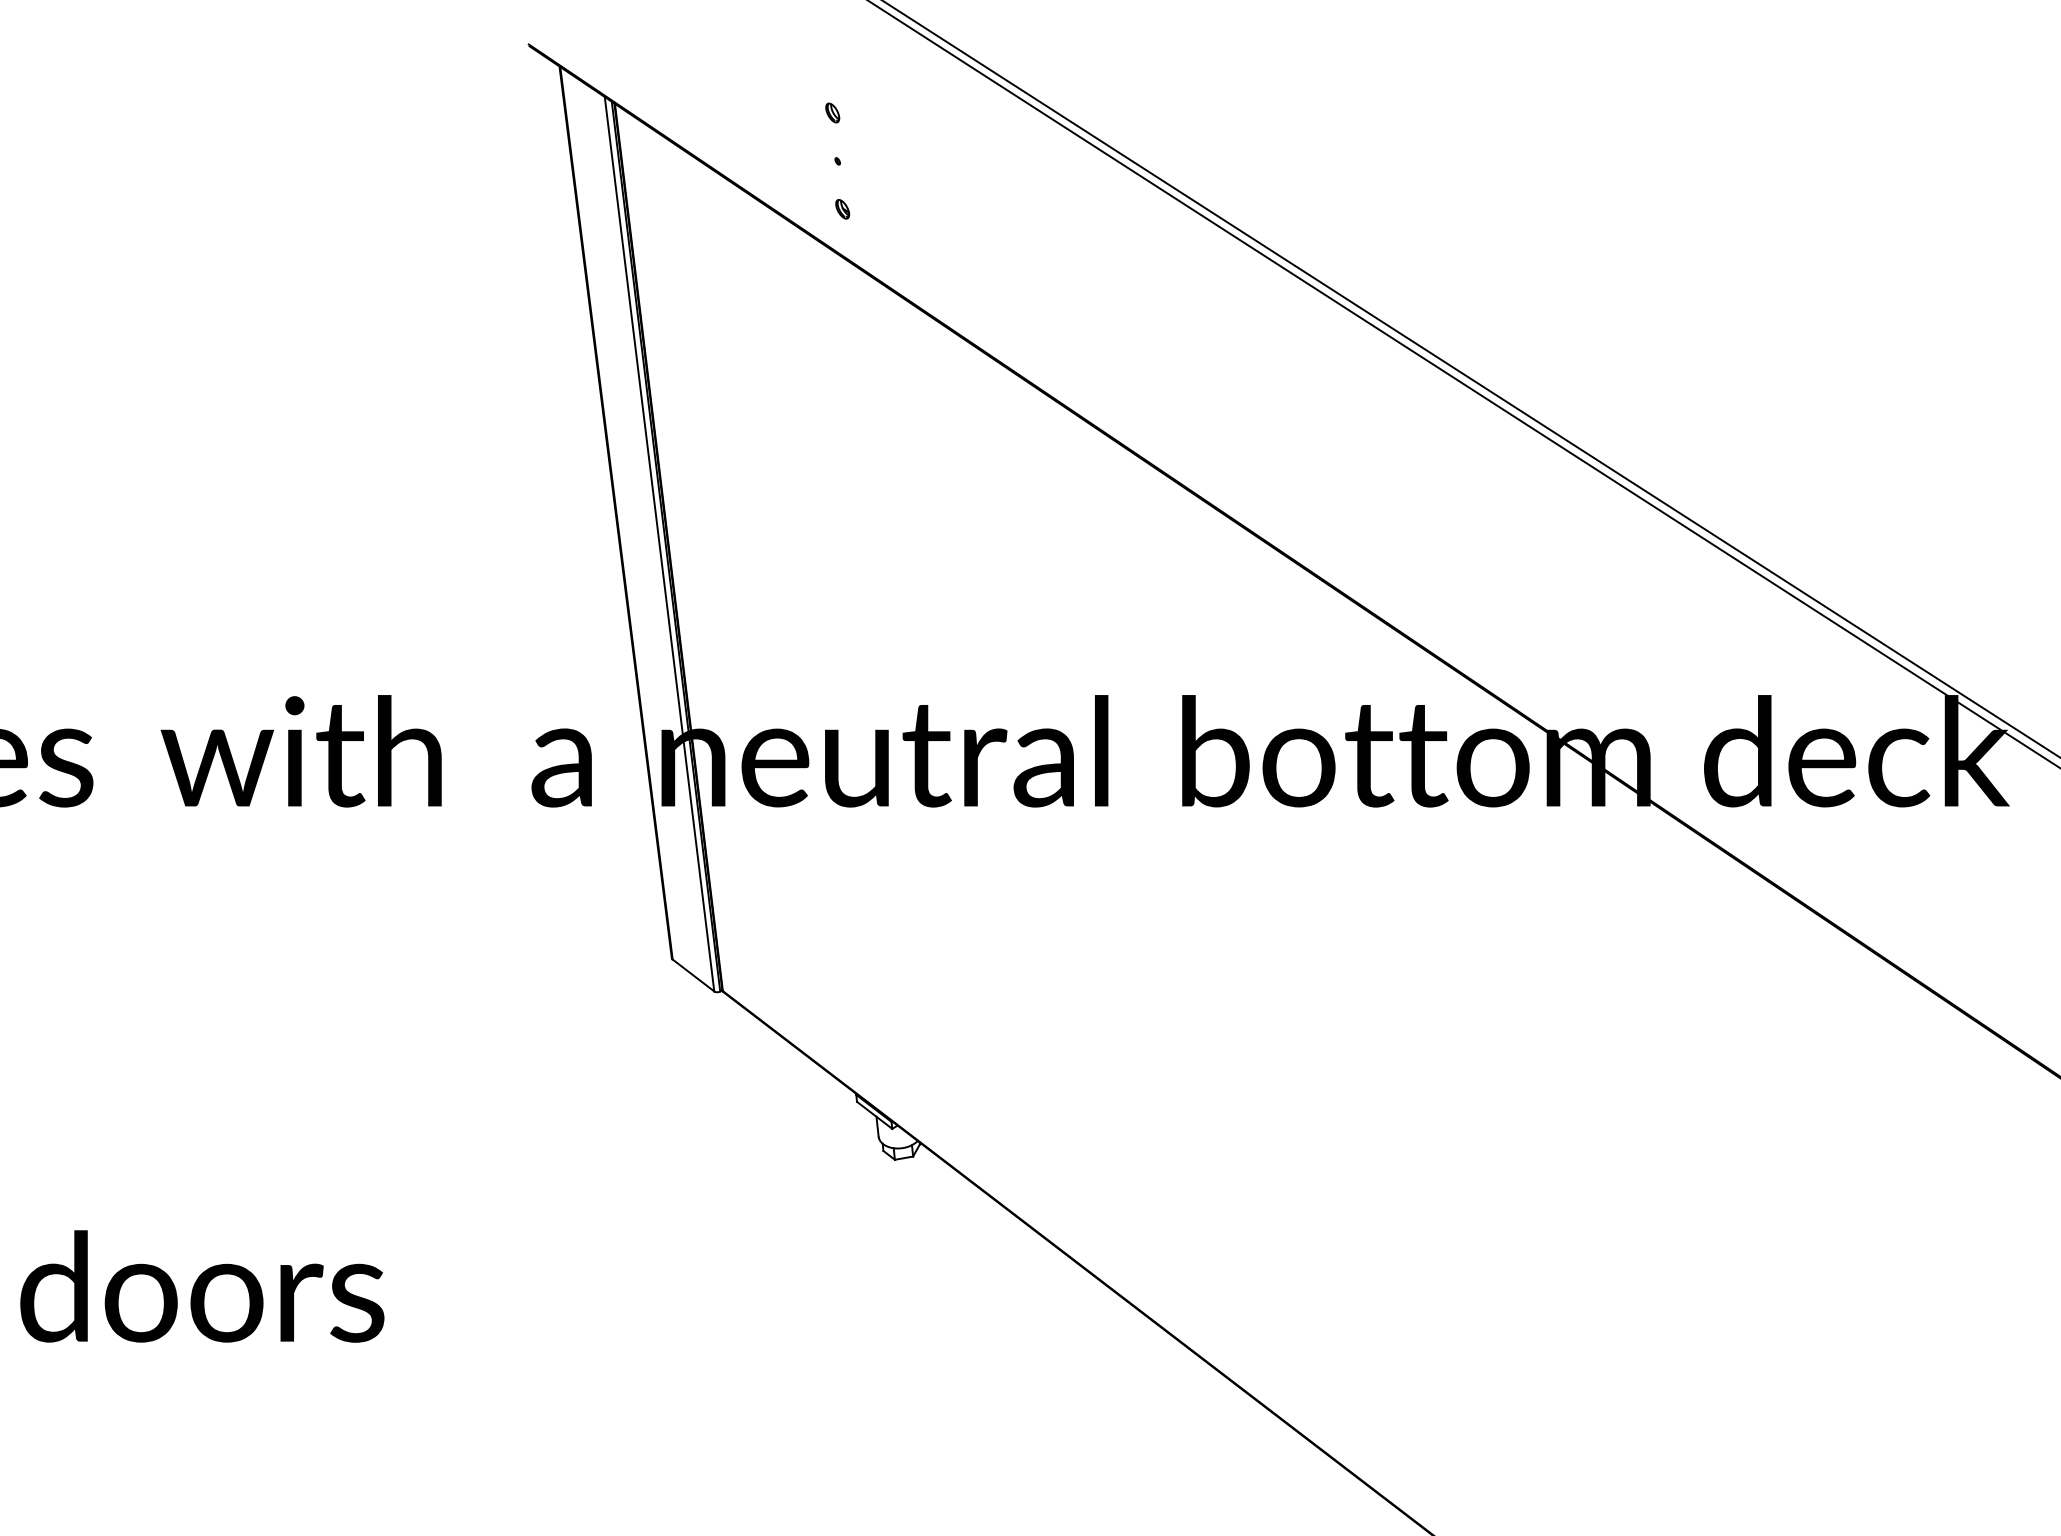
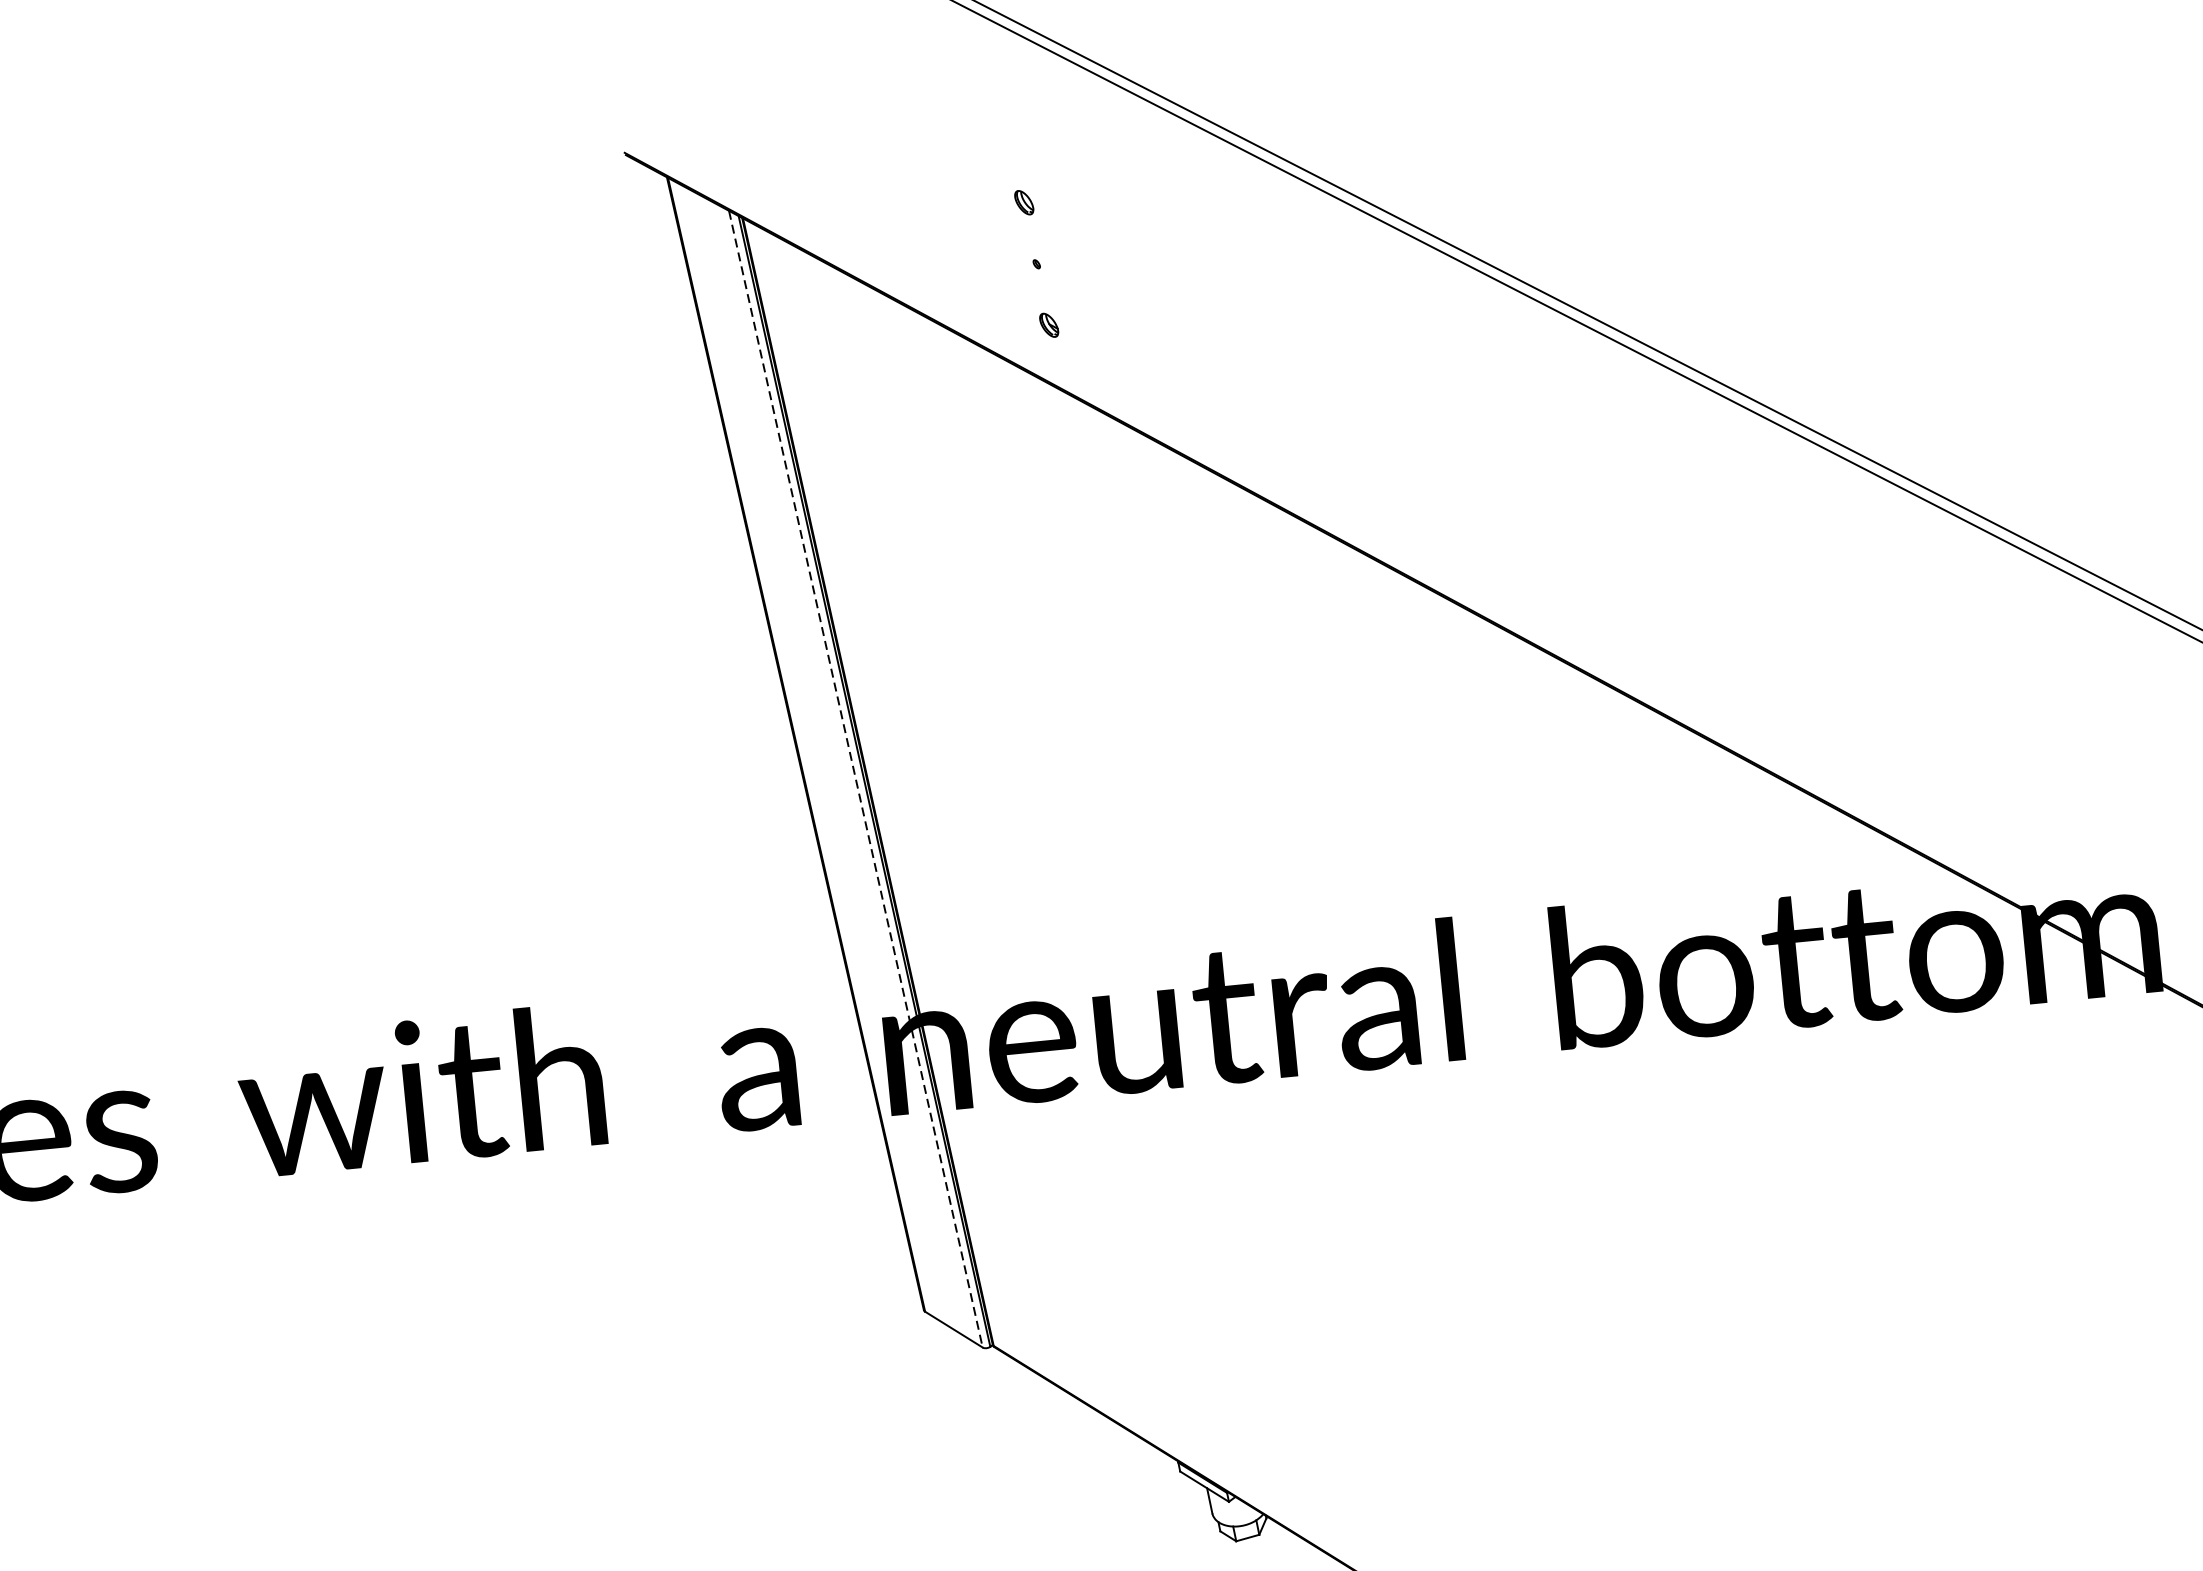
line: (659, 544) -> (855, 779), solid -> dashed

